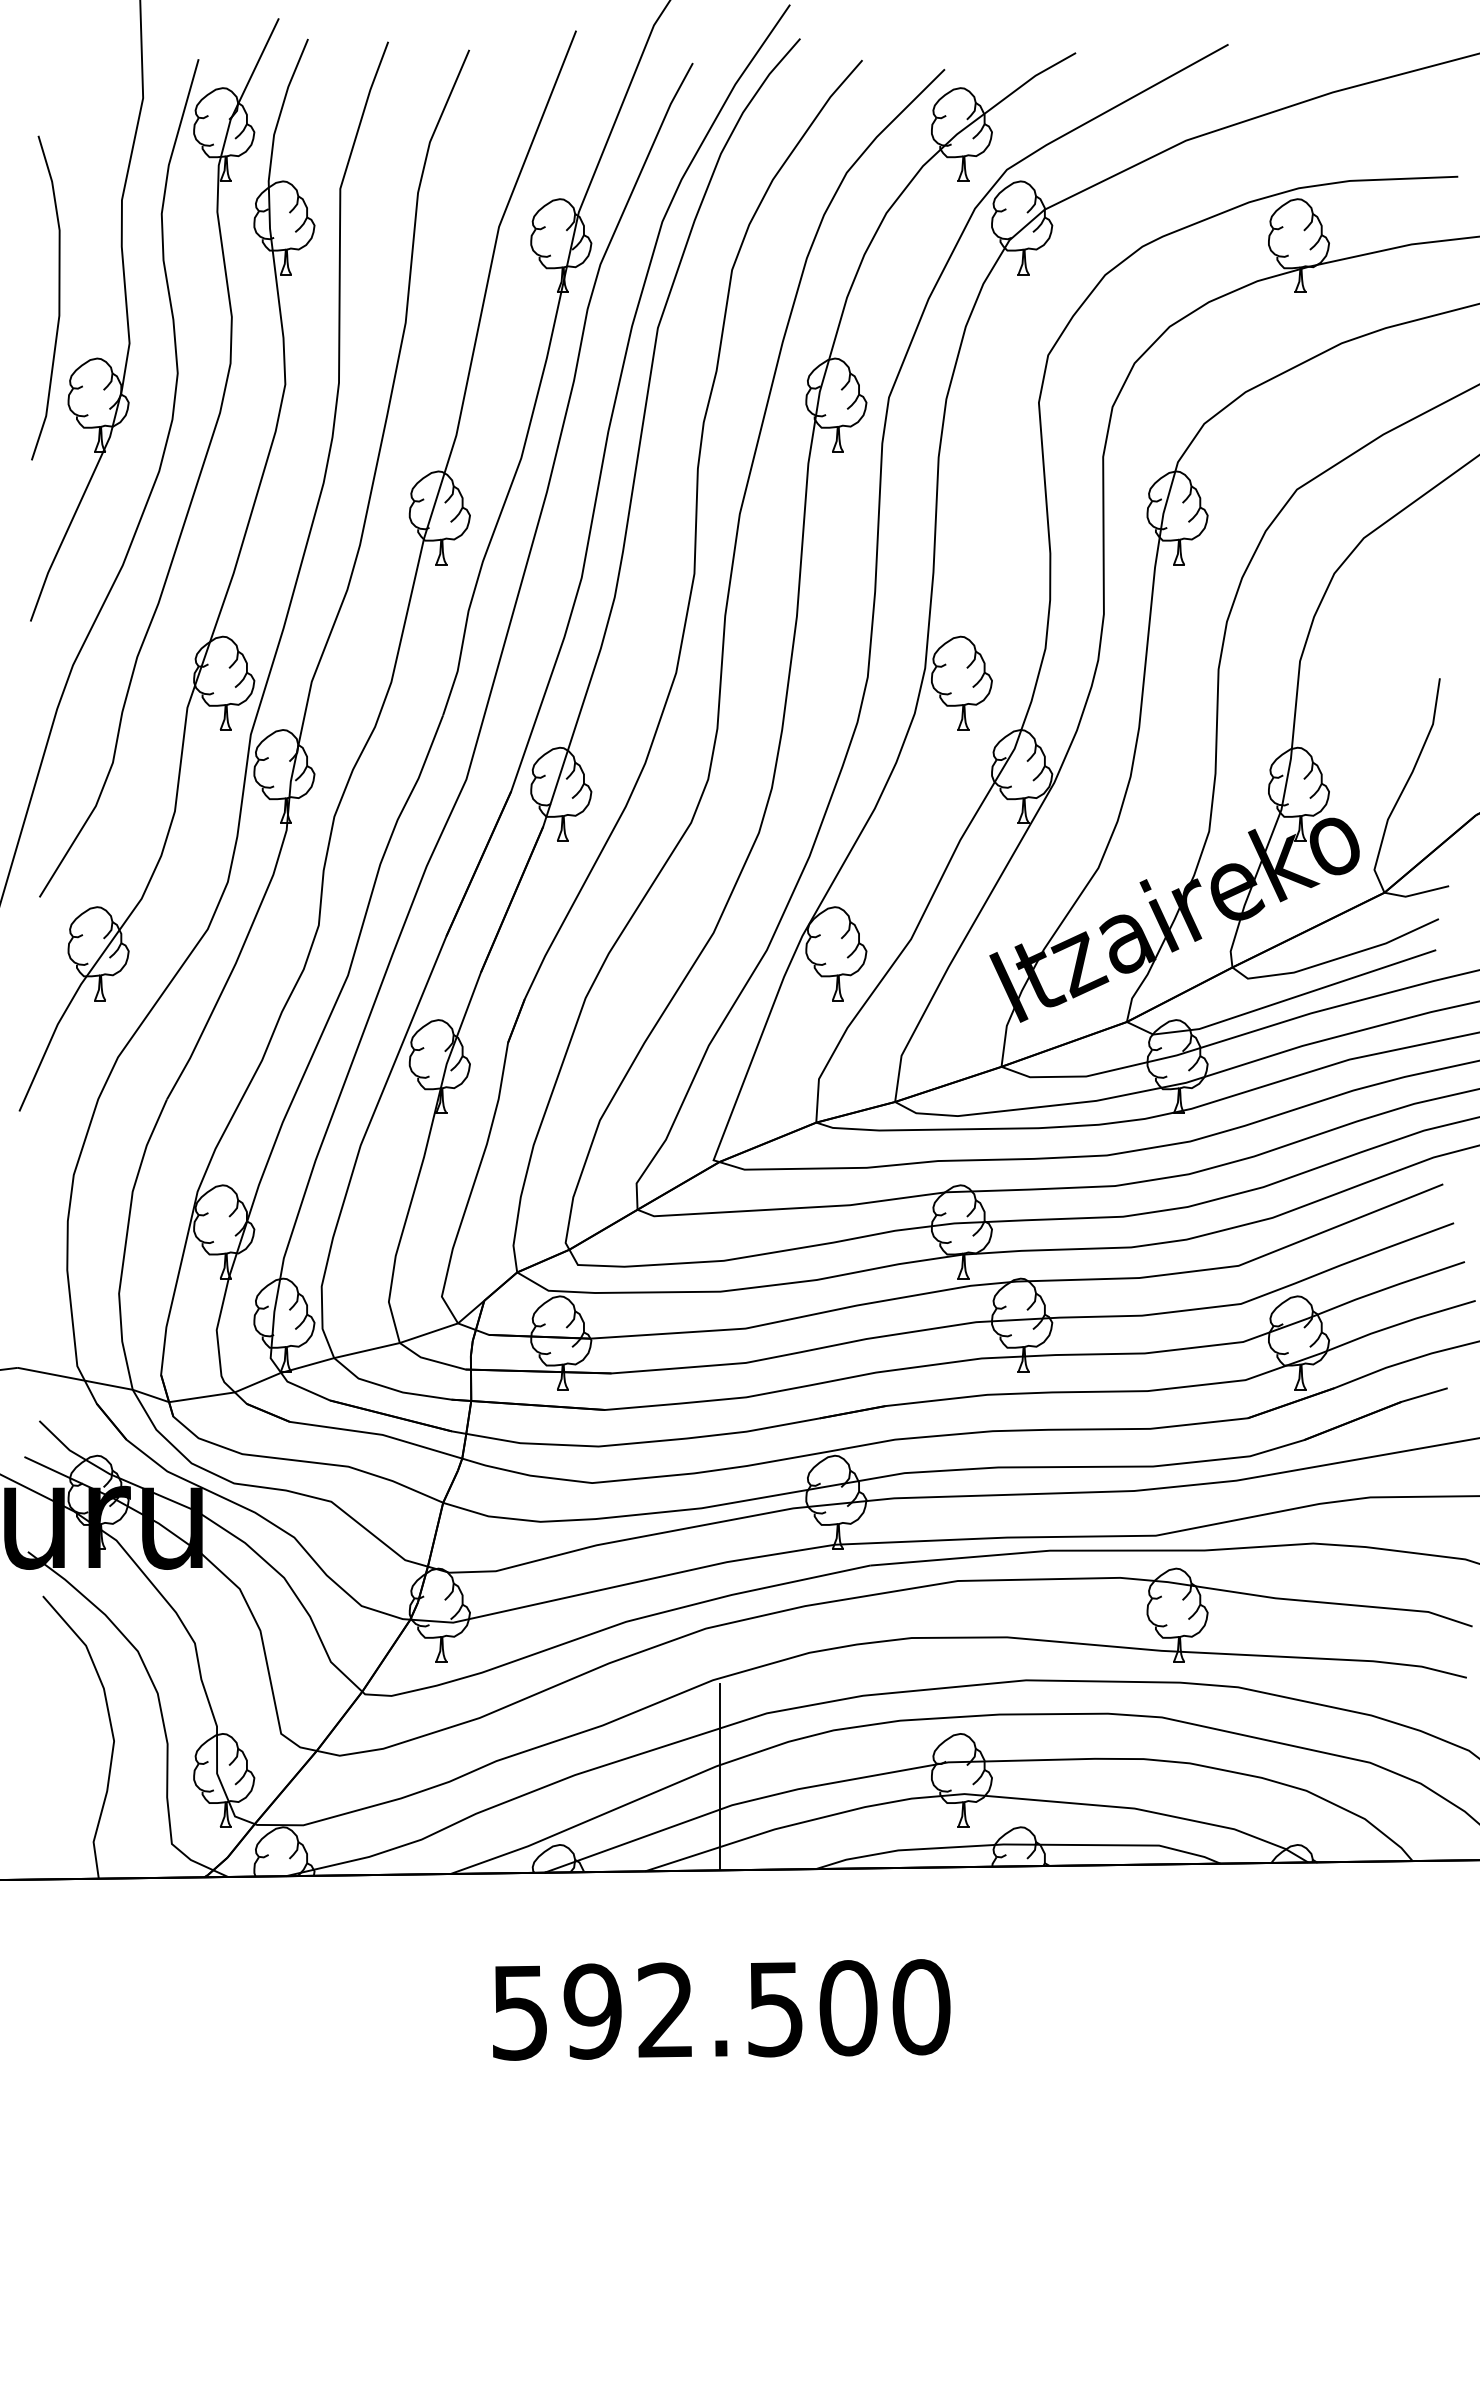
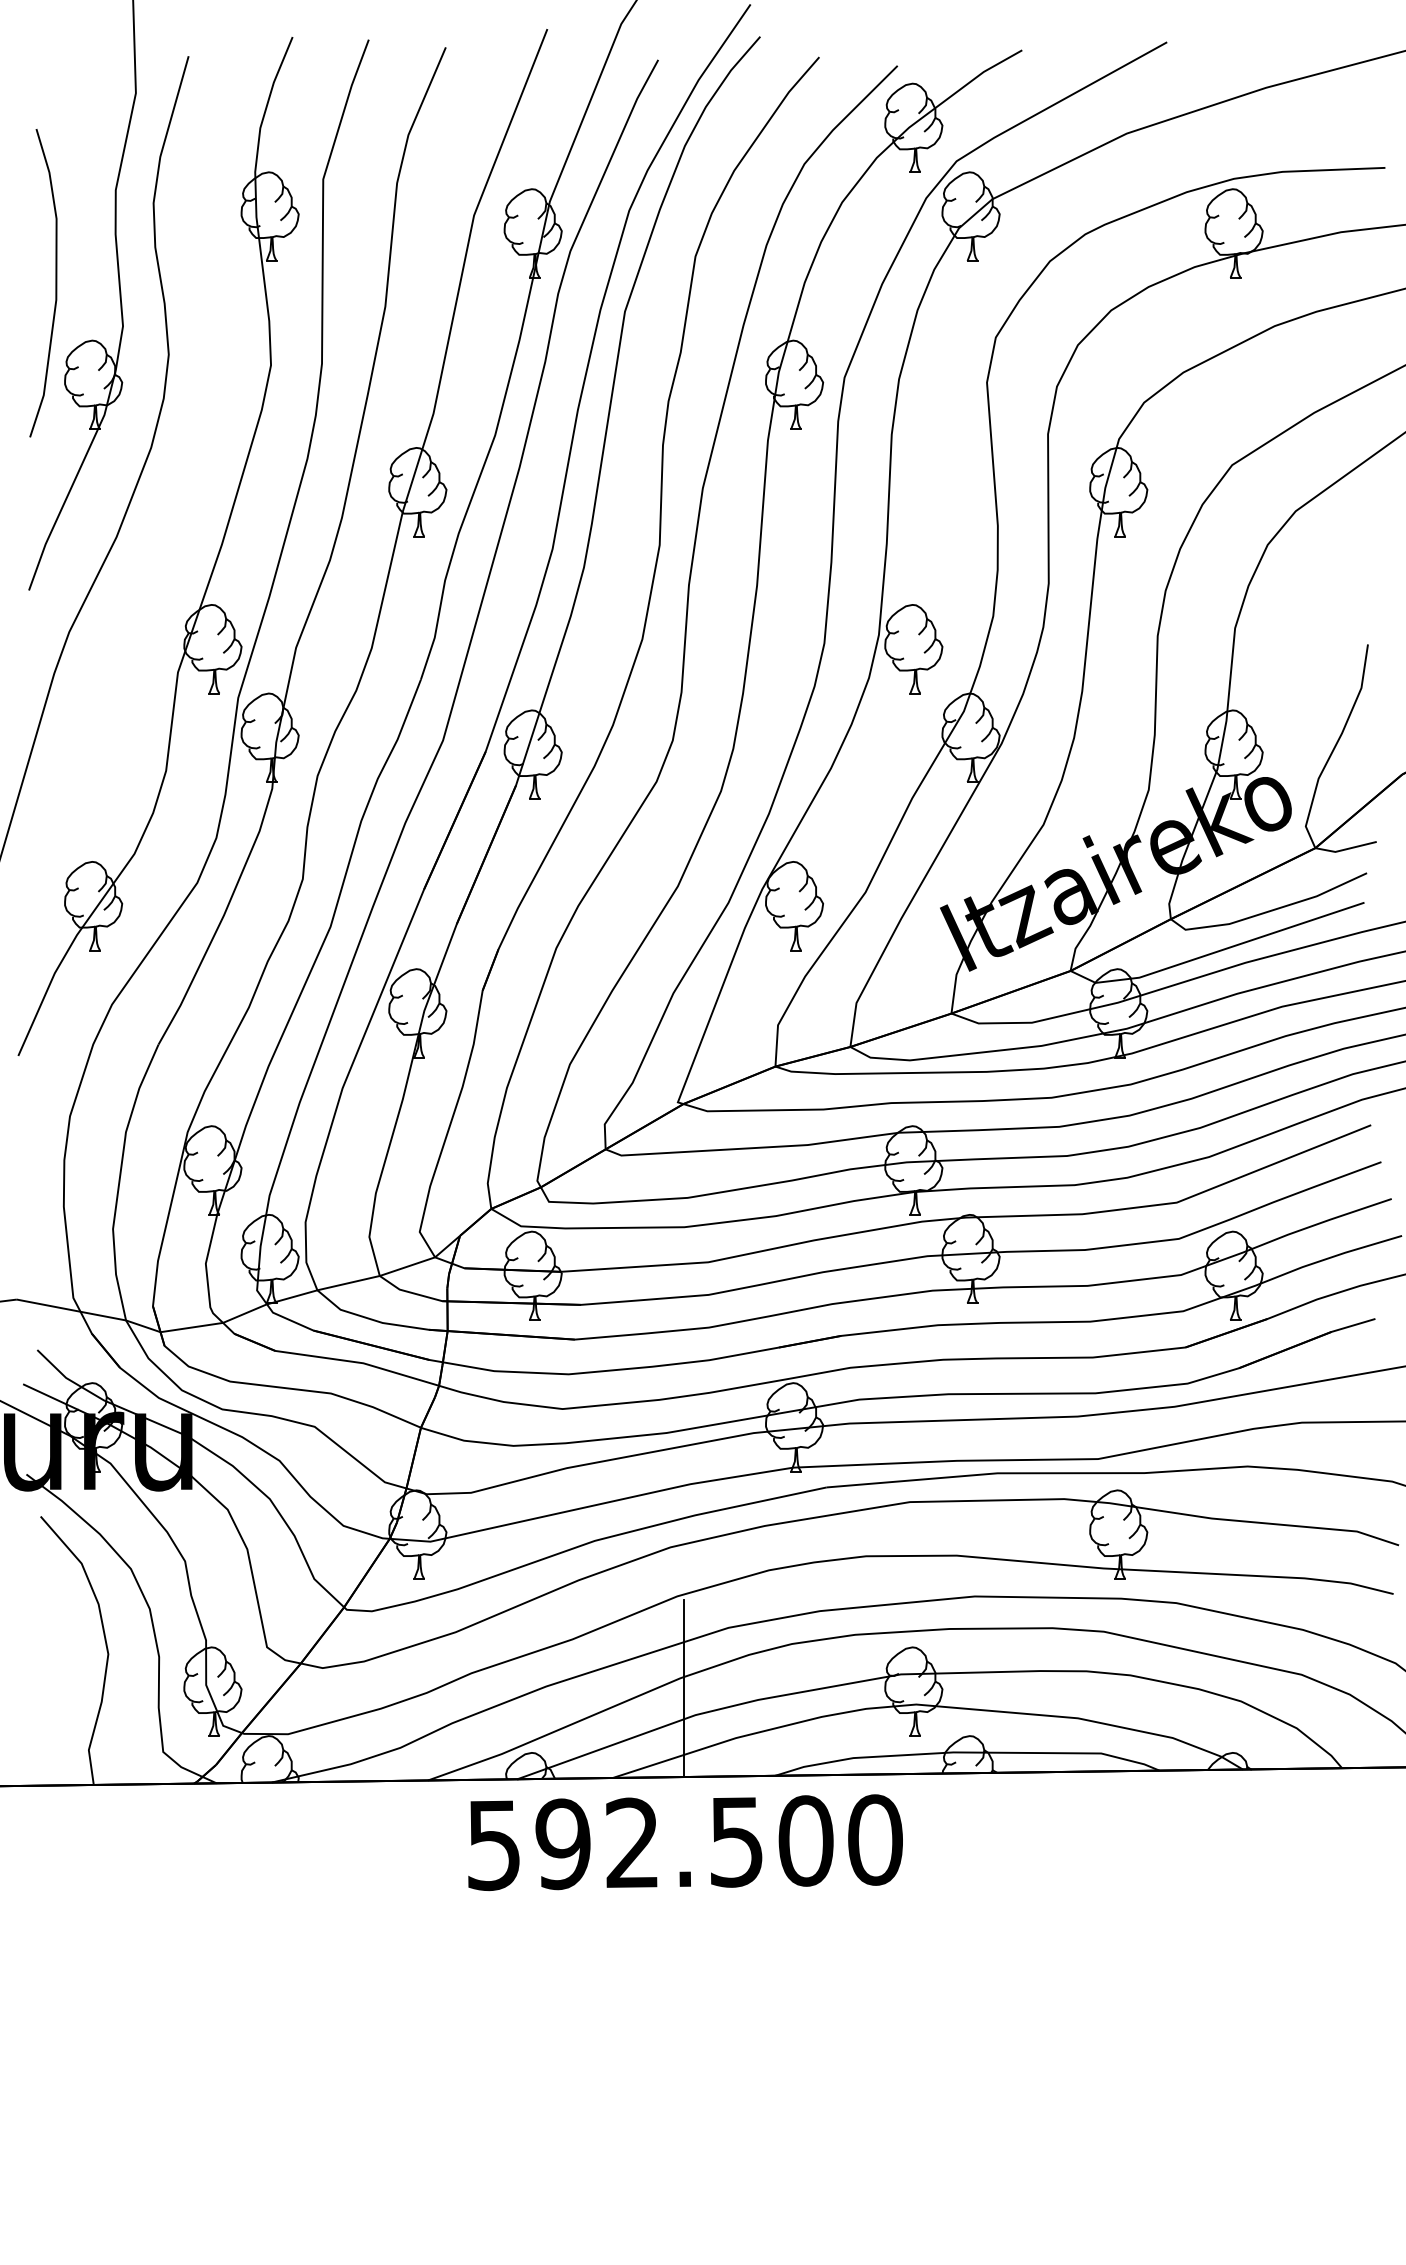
part: (199, 472) -> (189, 448), removed
text: (721, 2009) -> (685, 1842), moved

